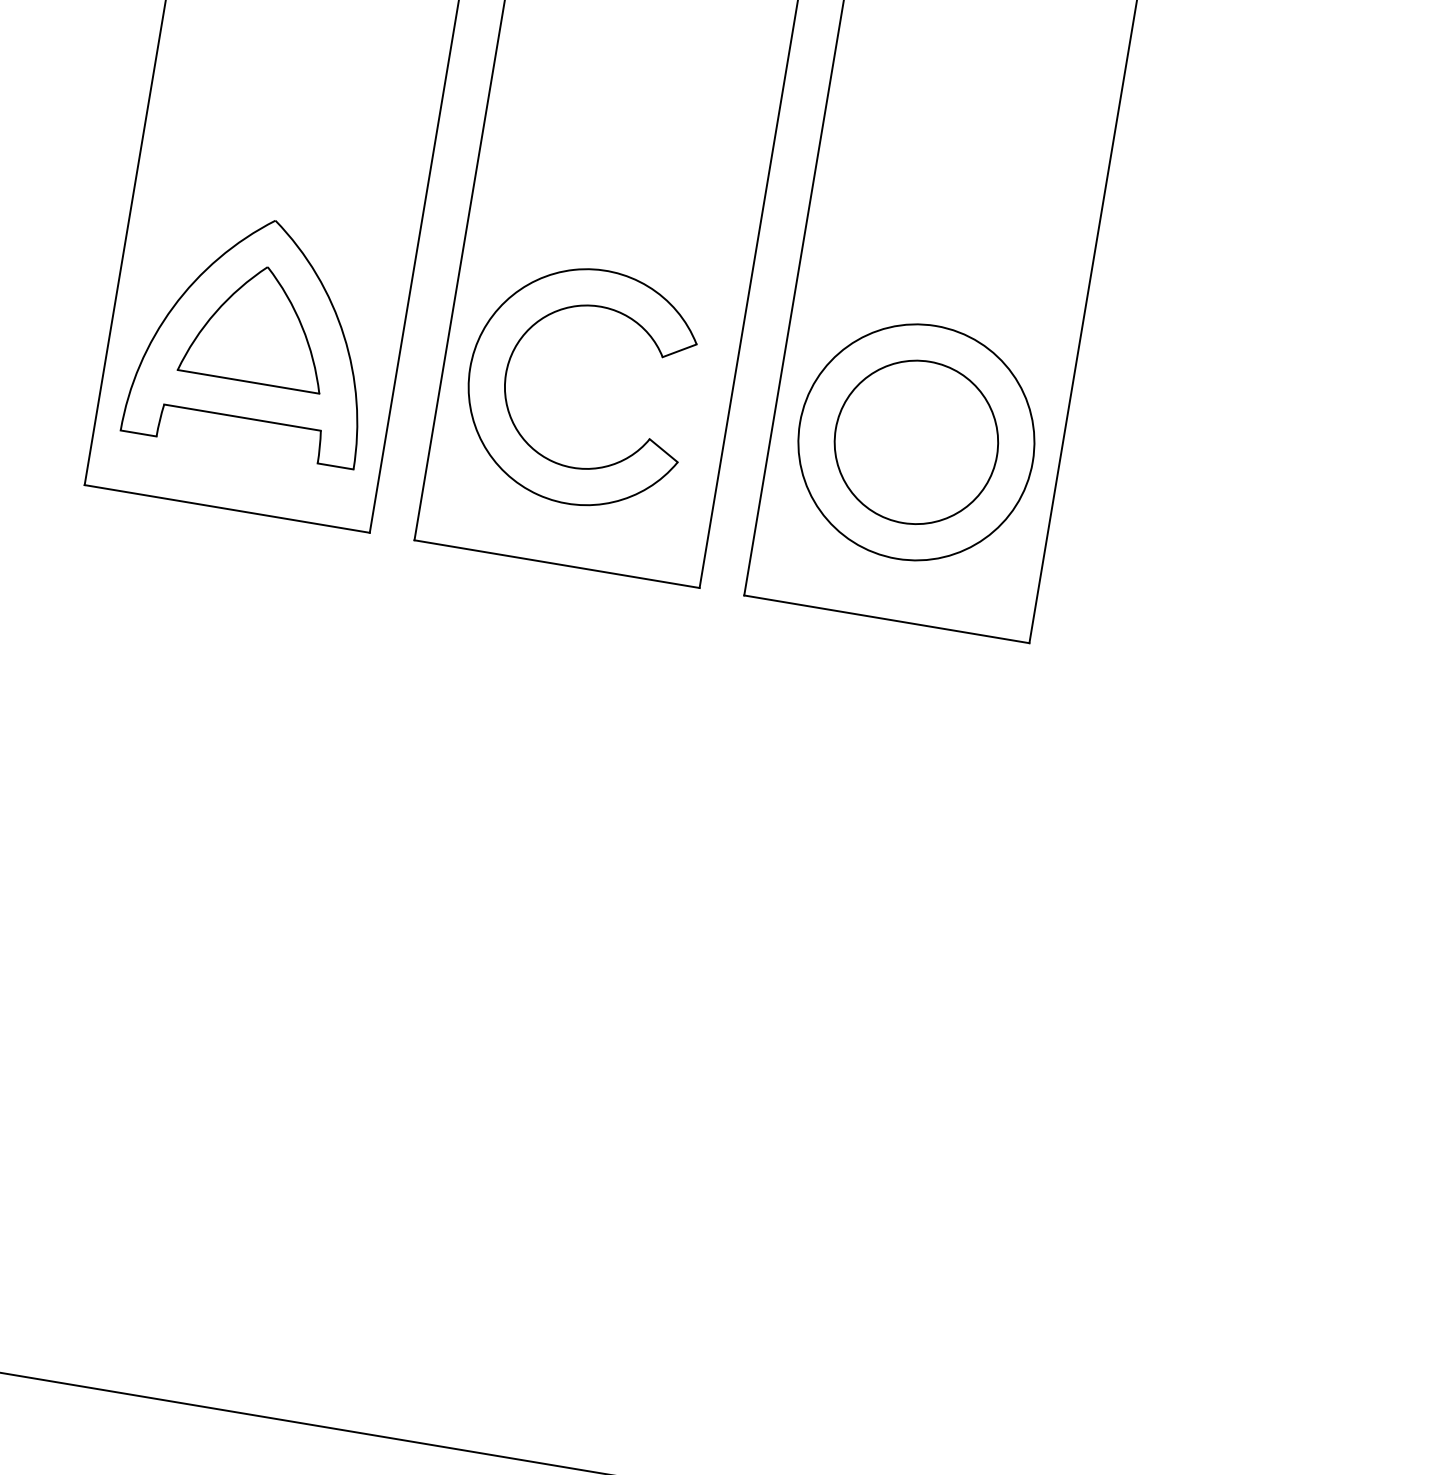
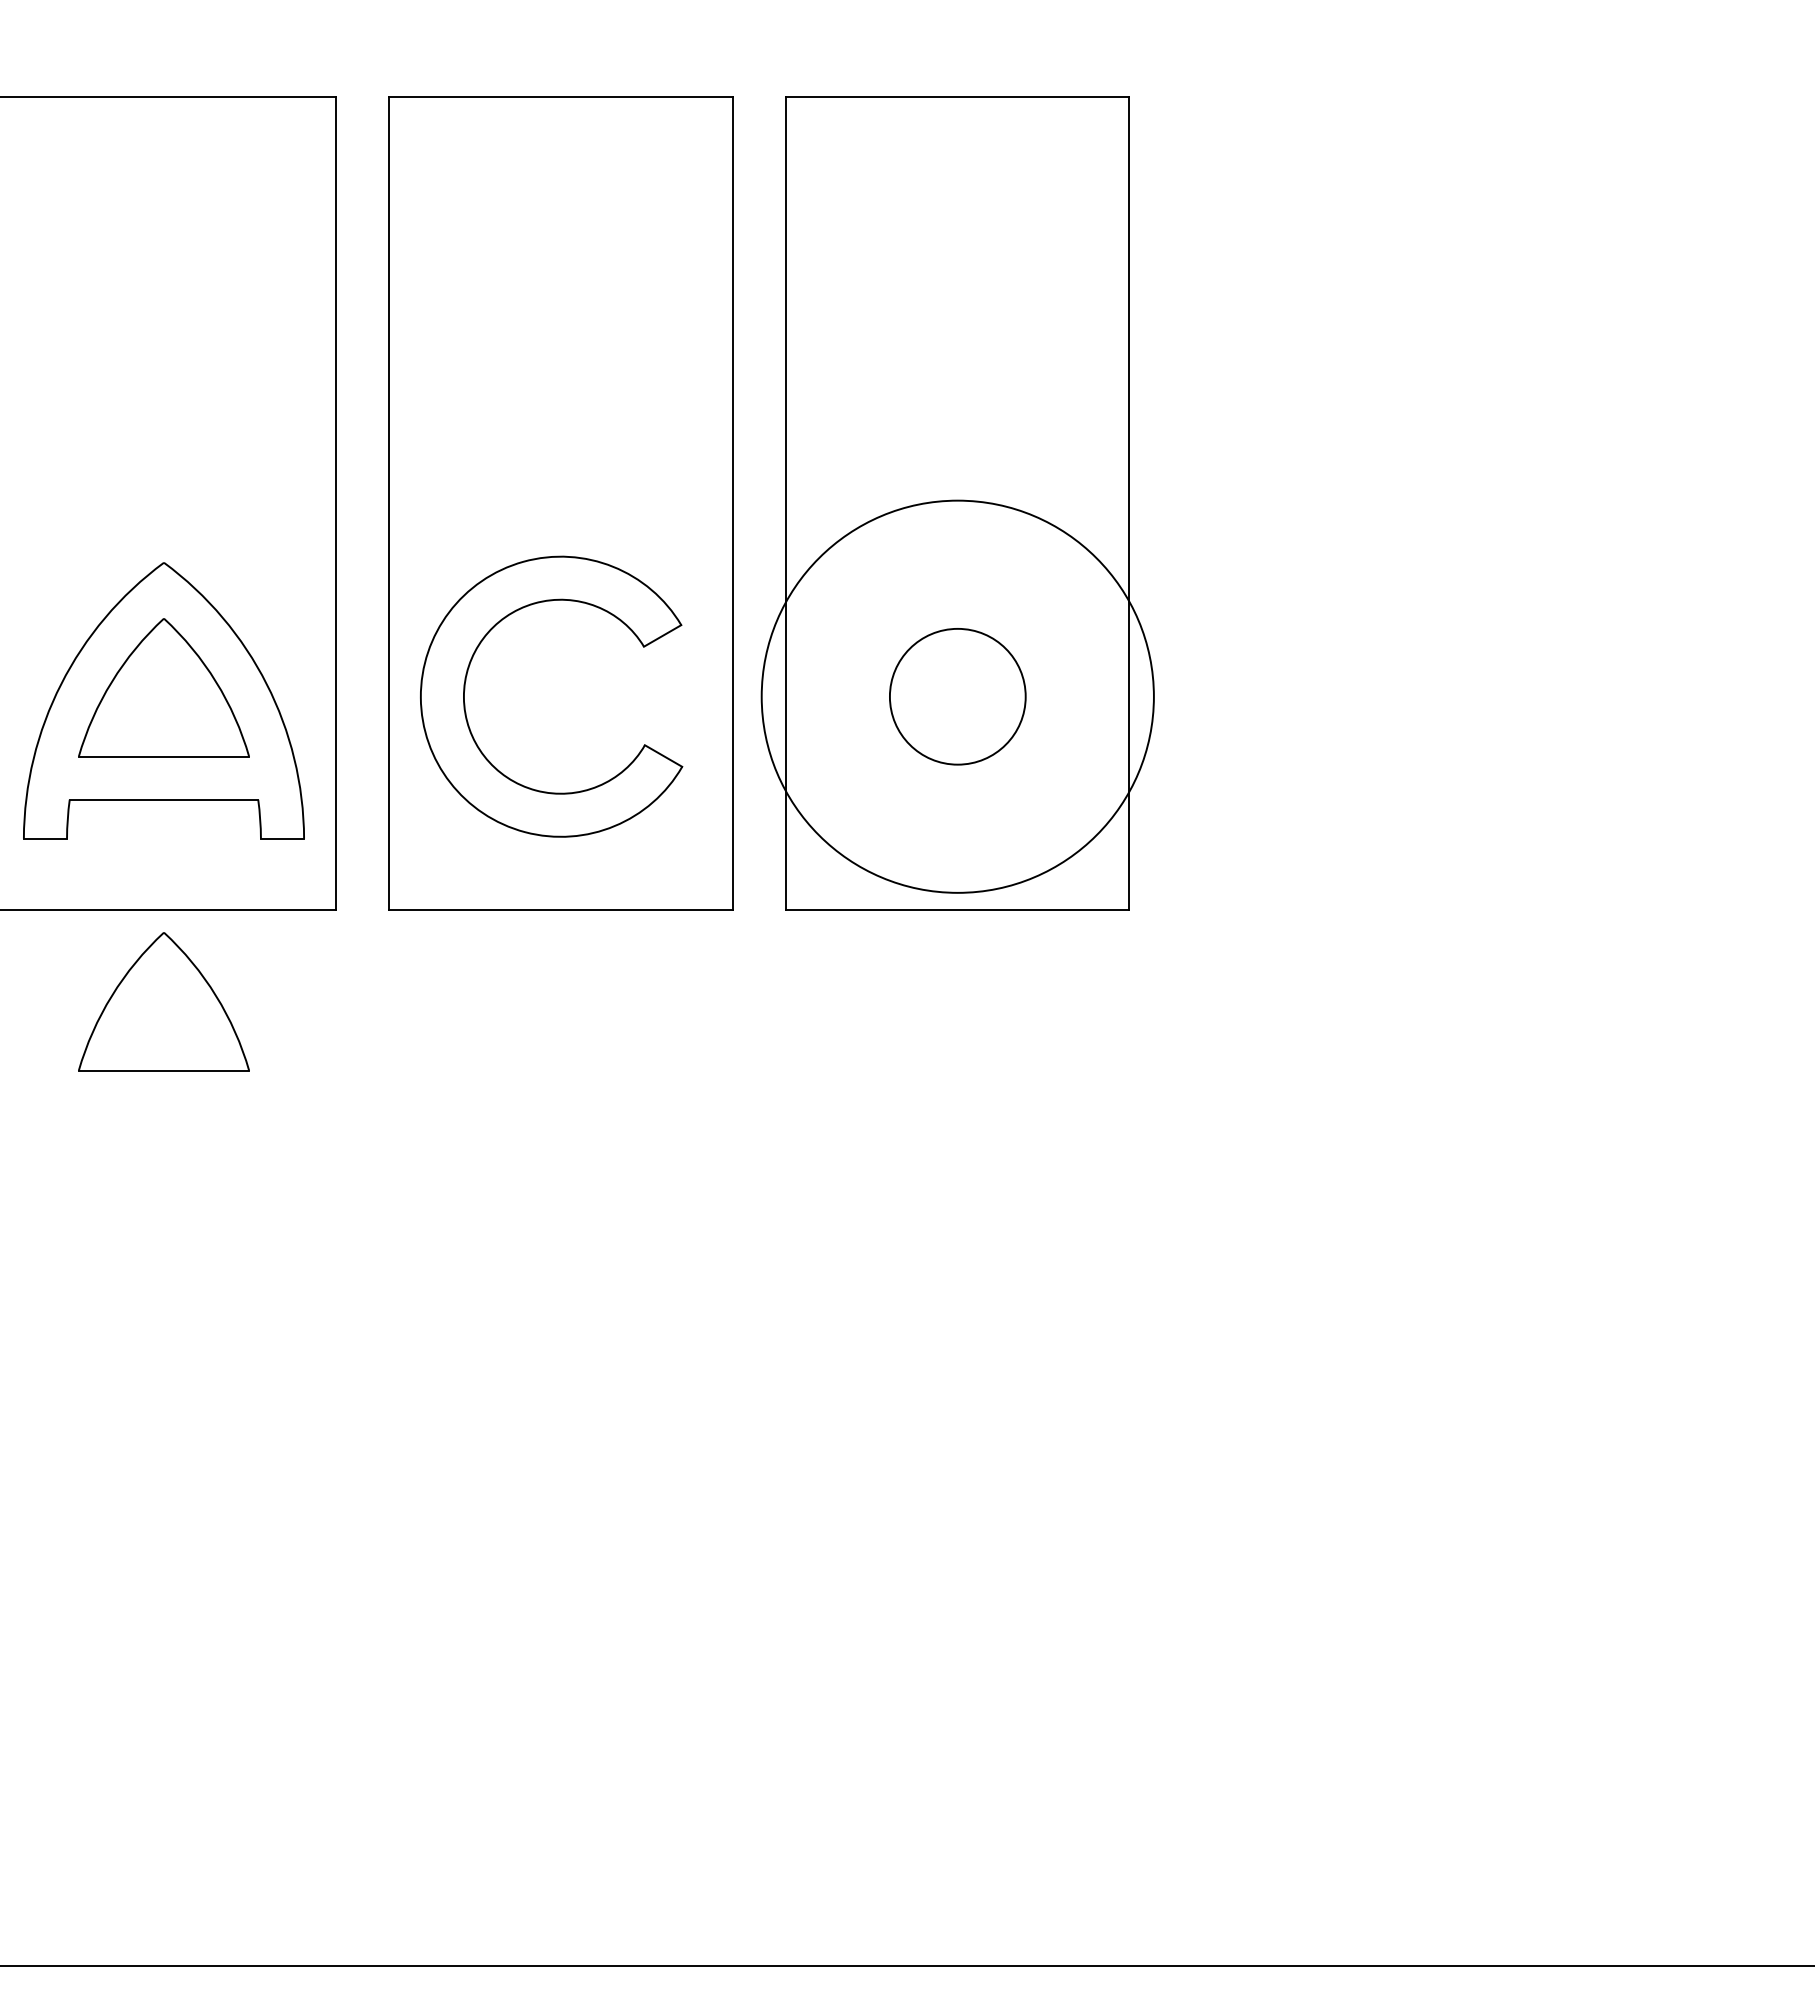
circle: (916, 442) -> (957, 696), size x0.7
circle: (916, 442) -> (957, 696), size x1.4
part: (214, 585) -> (163, 1001), added

